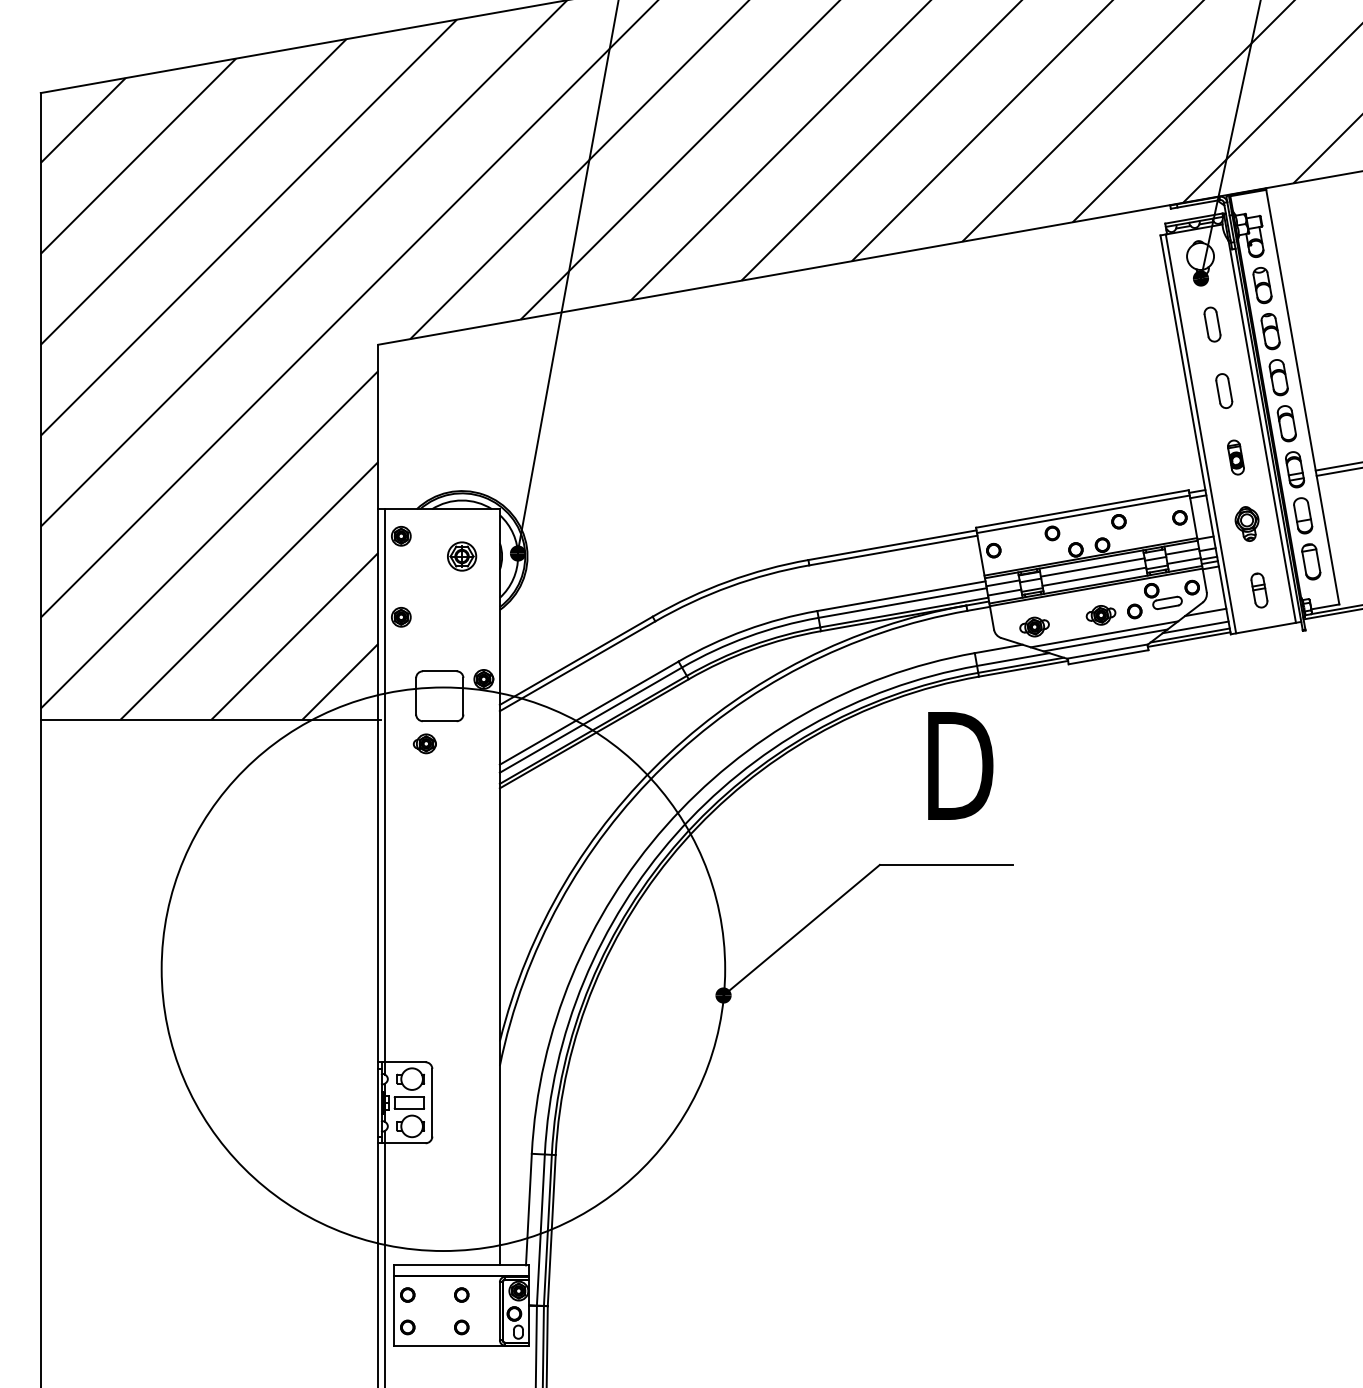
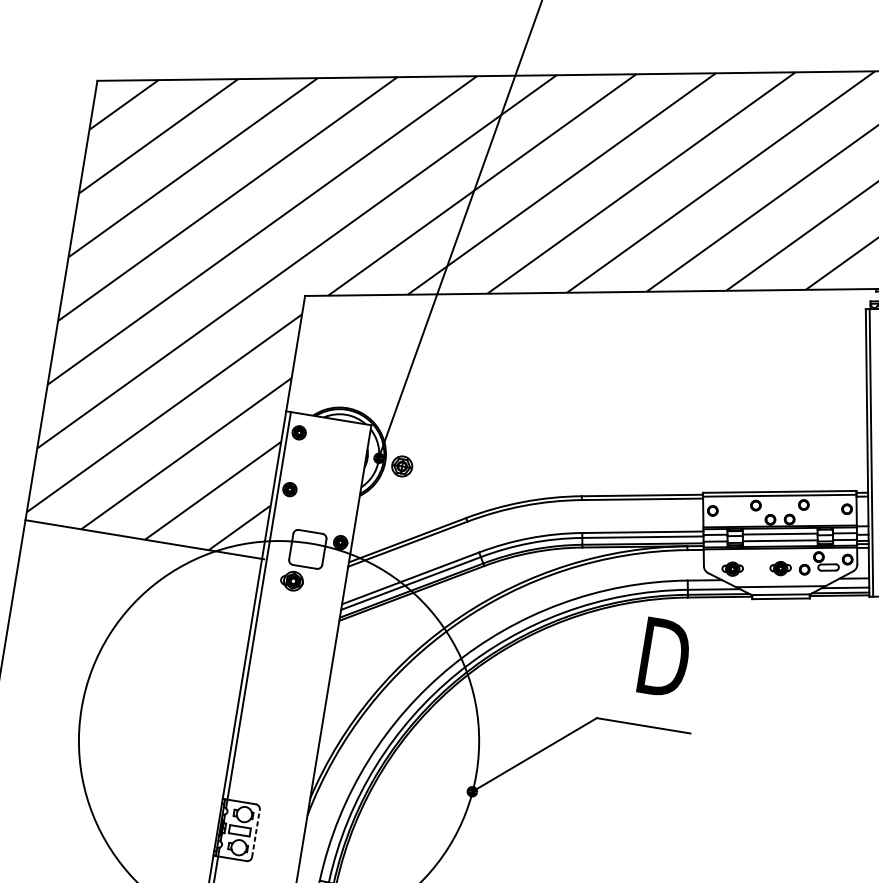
part: (462, 556) -> (402, 466), moved
line: (1104, 634) -> (780, 582), removed
part: (424, 743) -> (291, 580), size x1.4
line: (432, 1102) -> (256, 833), solid -> dashed

